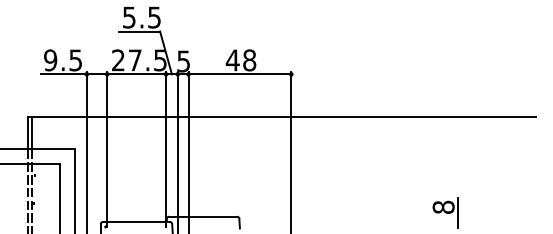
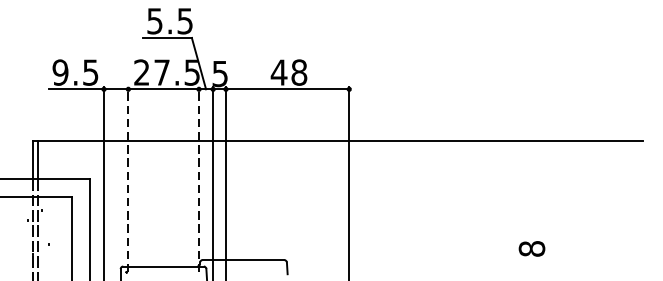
line: (107, 149) -> (128, 179), solid -> dashed
line: (166, 149) -> (199, 179), solid -> dashed
line: (457, 213) -> (548, 256), removed

